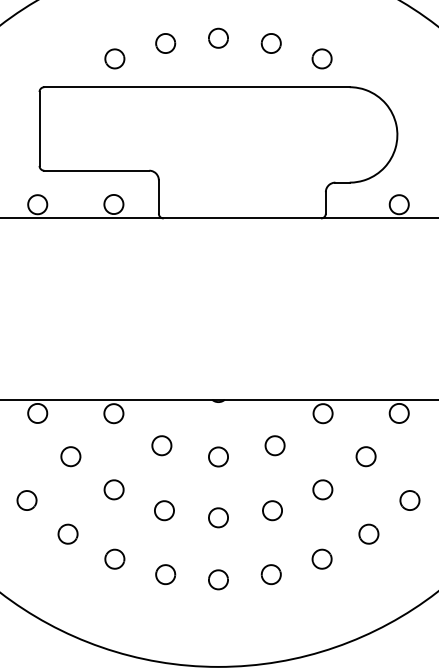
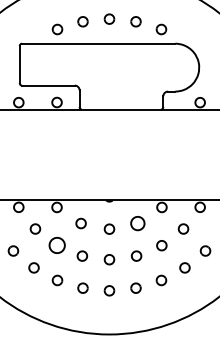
part: (274, 445) -> (137, 223), size x1.4
part: (112, 489) -> (56, 245), size x1.6

